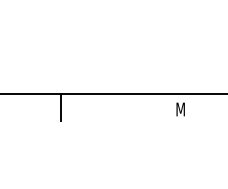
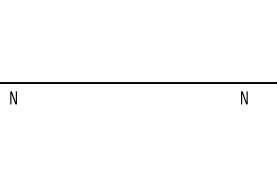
line: (61, 107) -> (131, 95), removed
text: (182, 109) -> (246, 97), M -> N

